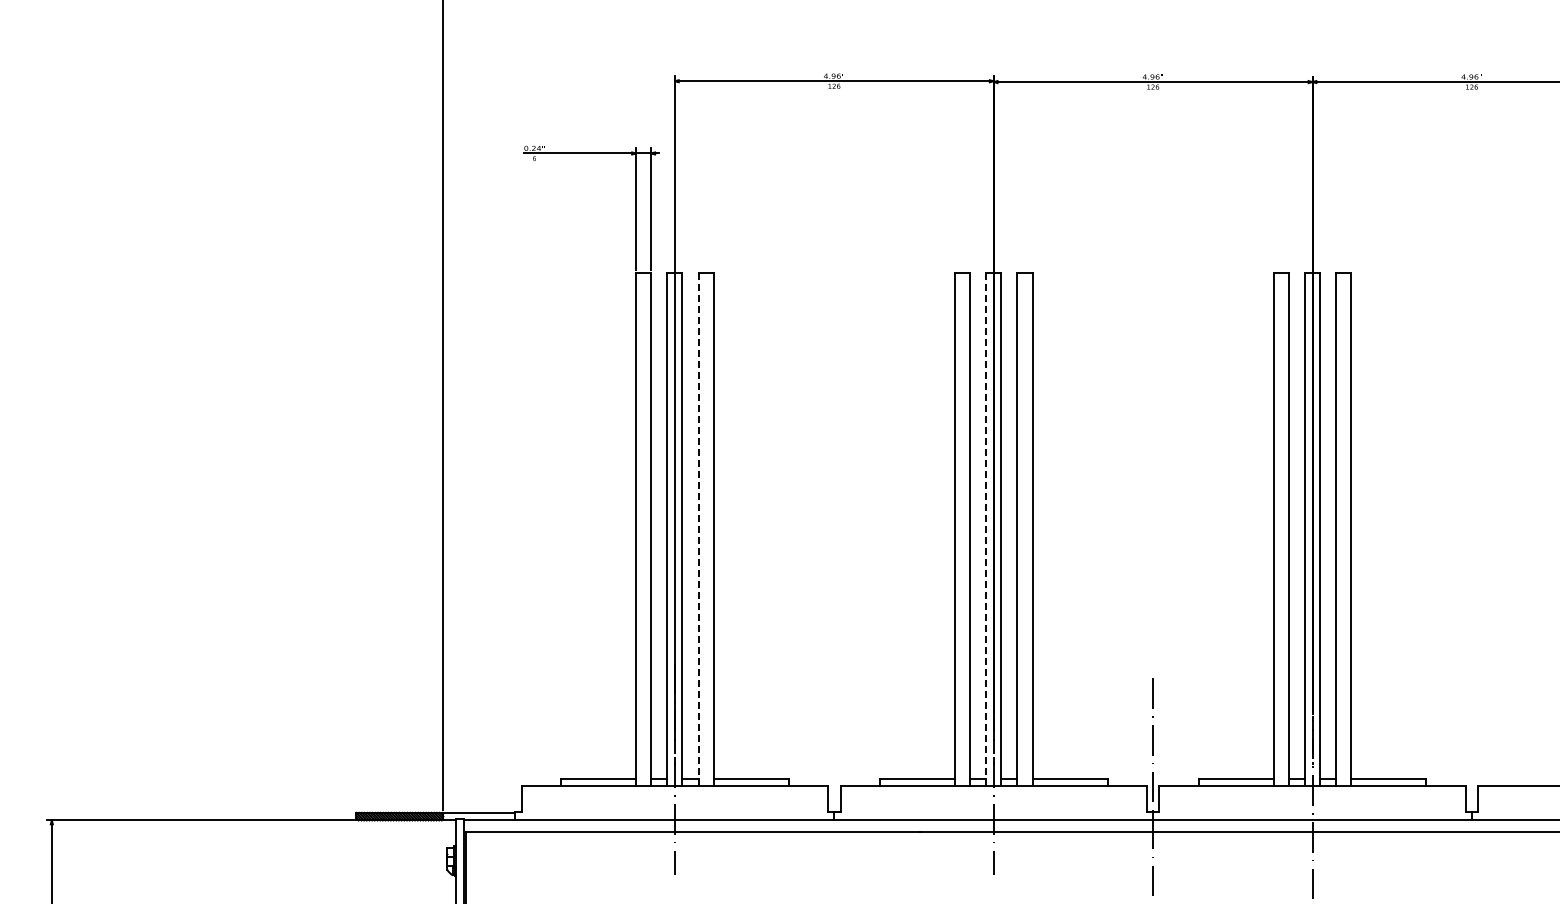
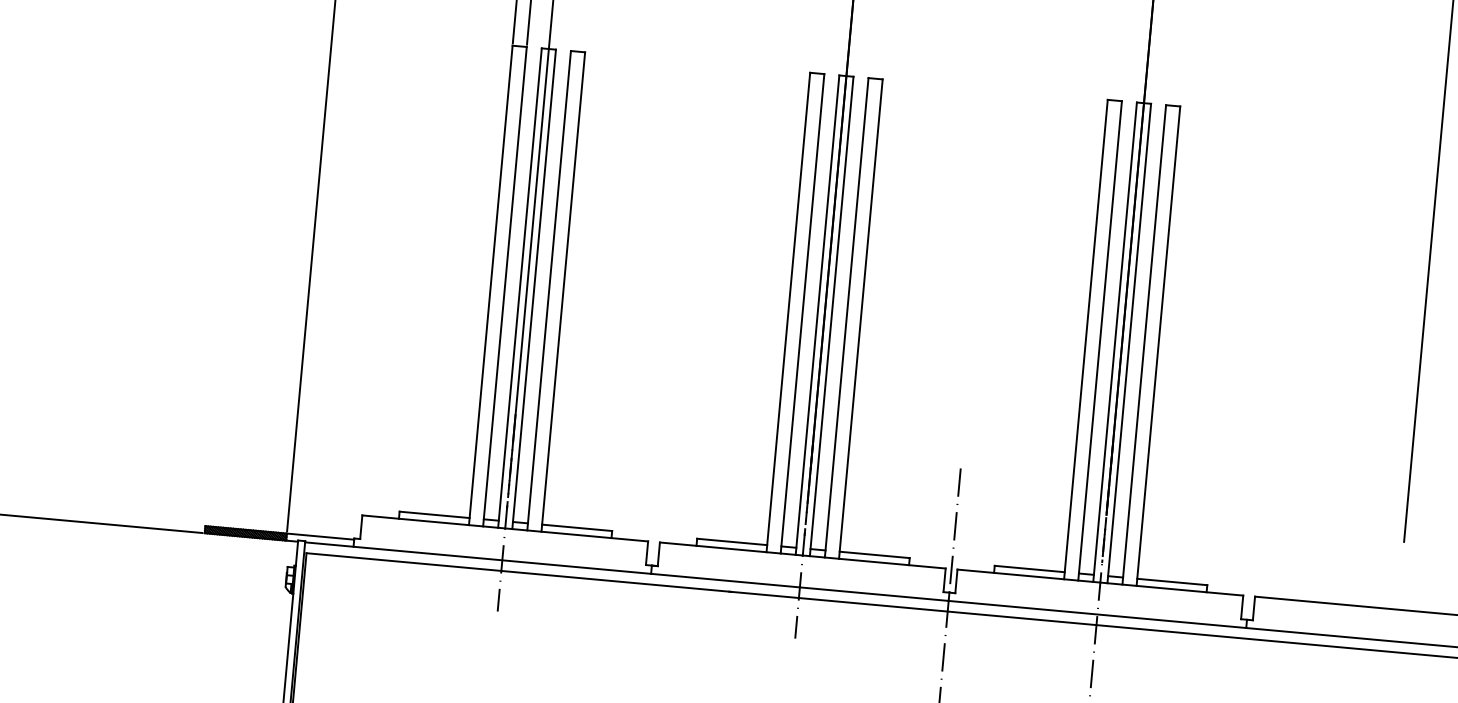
line: (698, 529) -> (549, 290), dashed -> solid
line: (986, 529) -> (817, 315), dashed -> solid

